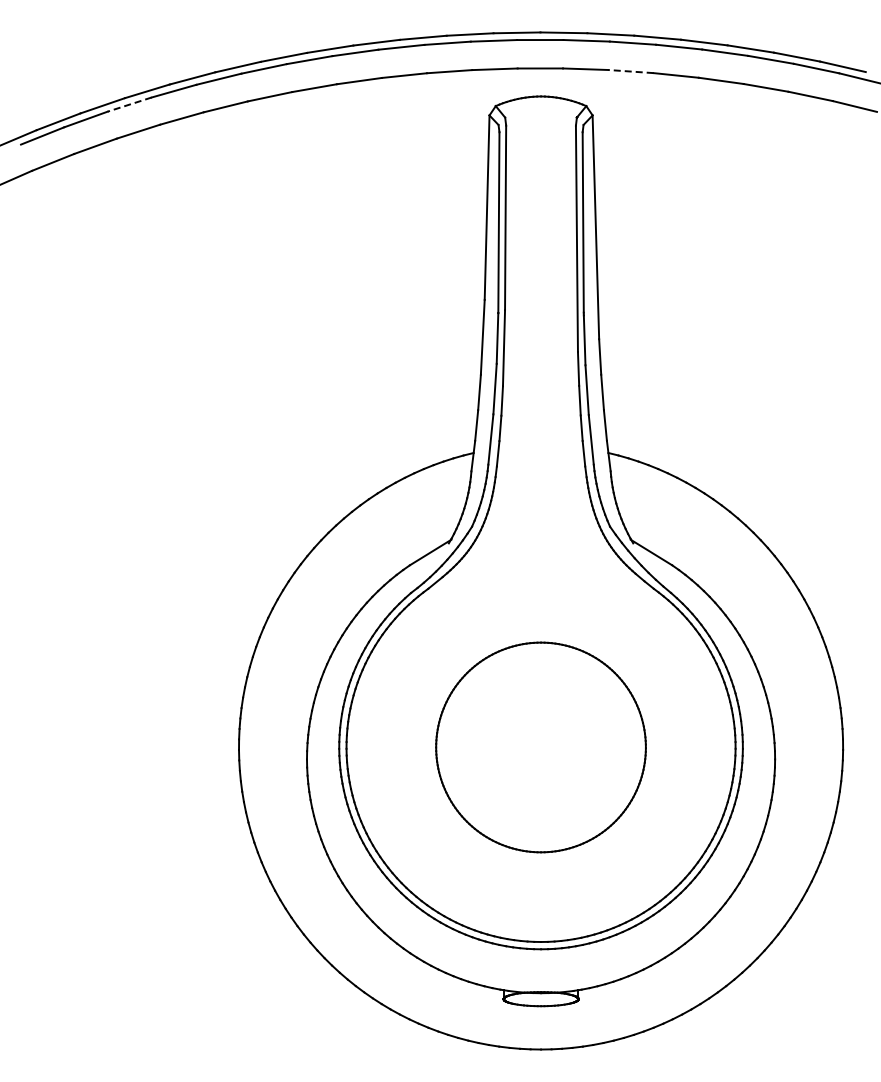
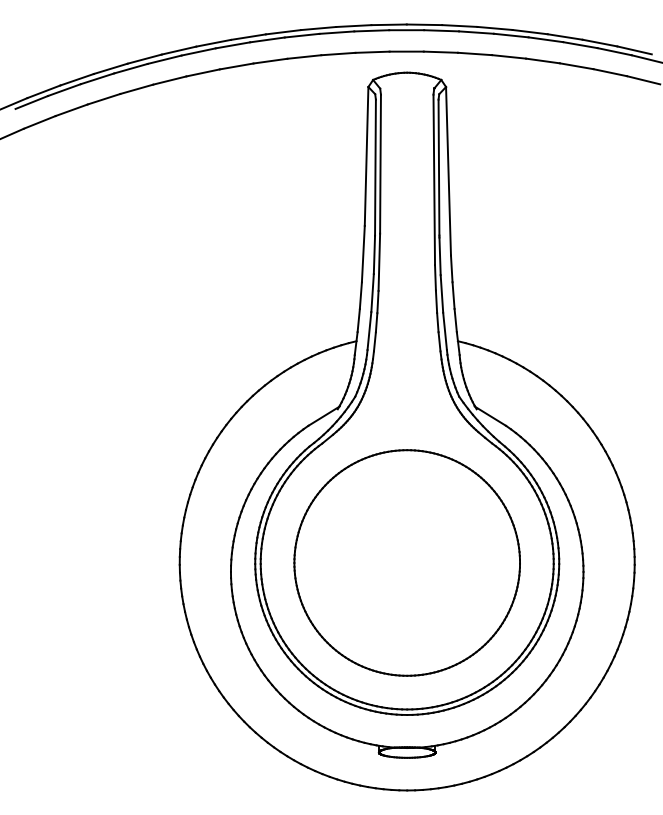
line: (631, 71) -> (475, 53), dashed -> solid
line: (129, 104) -> (97, 78), dashed -> solid
part: (540, 747) -> (406, 563), size x1.43

